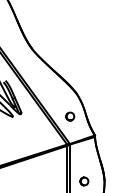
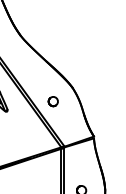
part: (70, 116) -> (53, 101), moved

